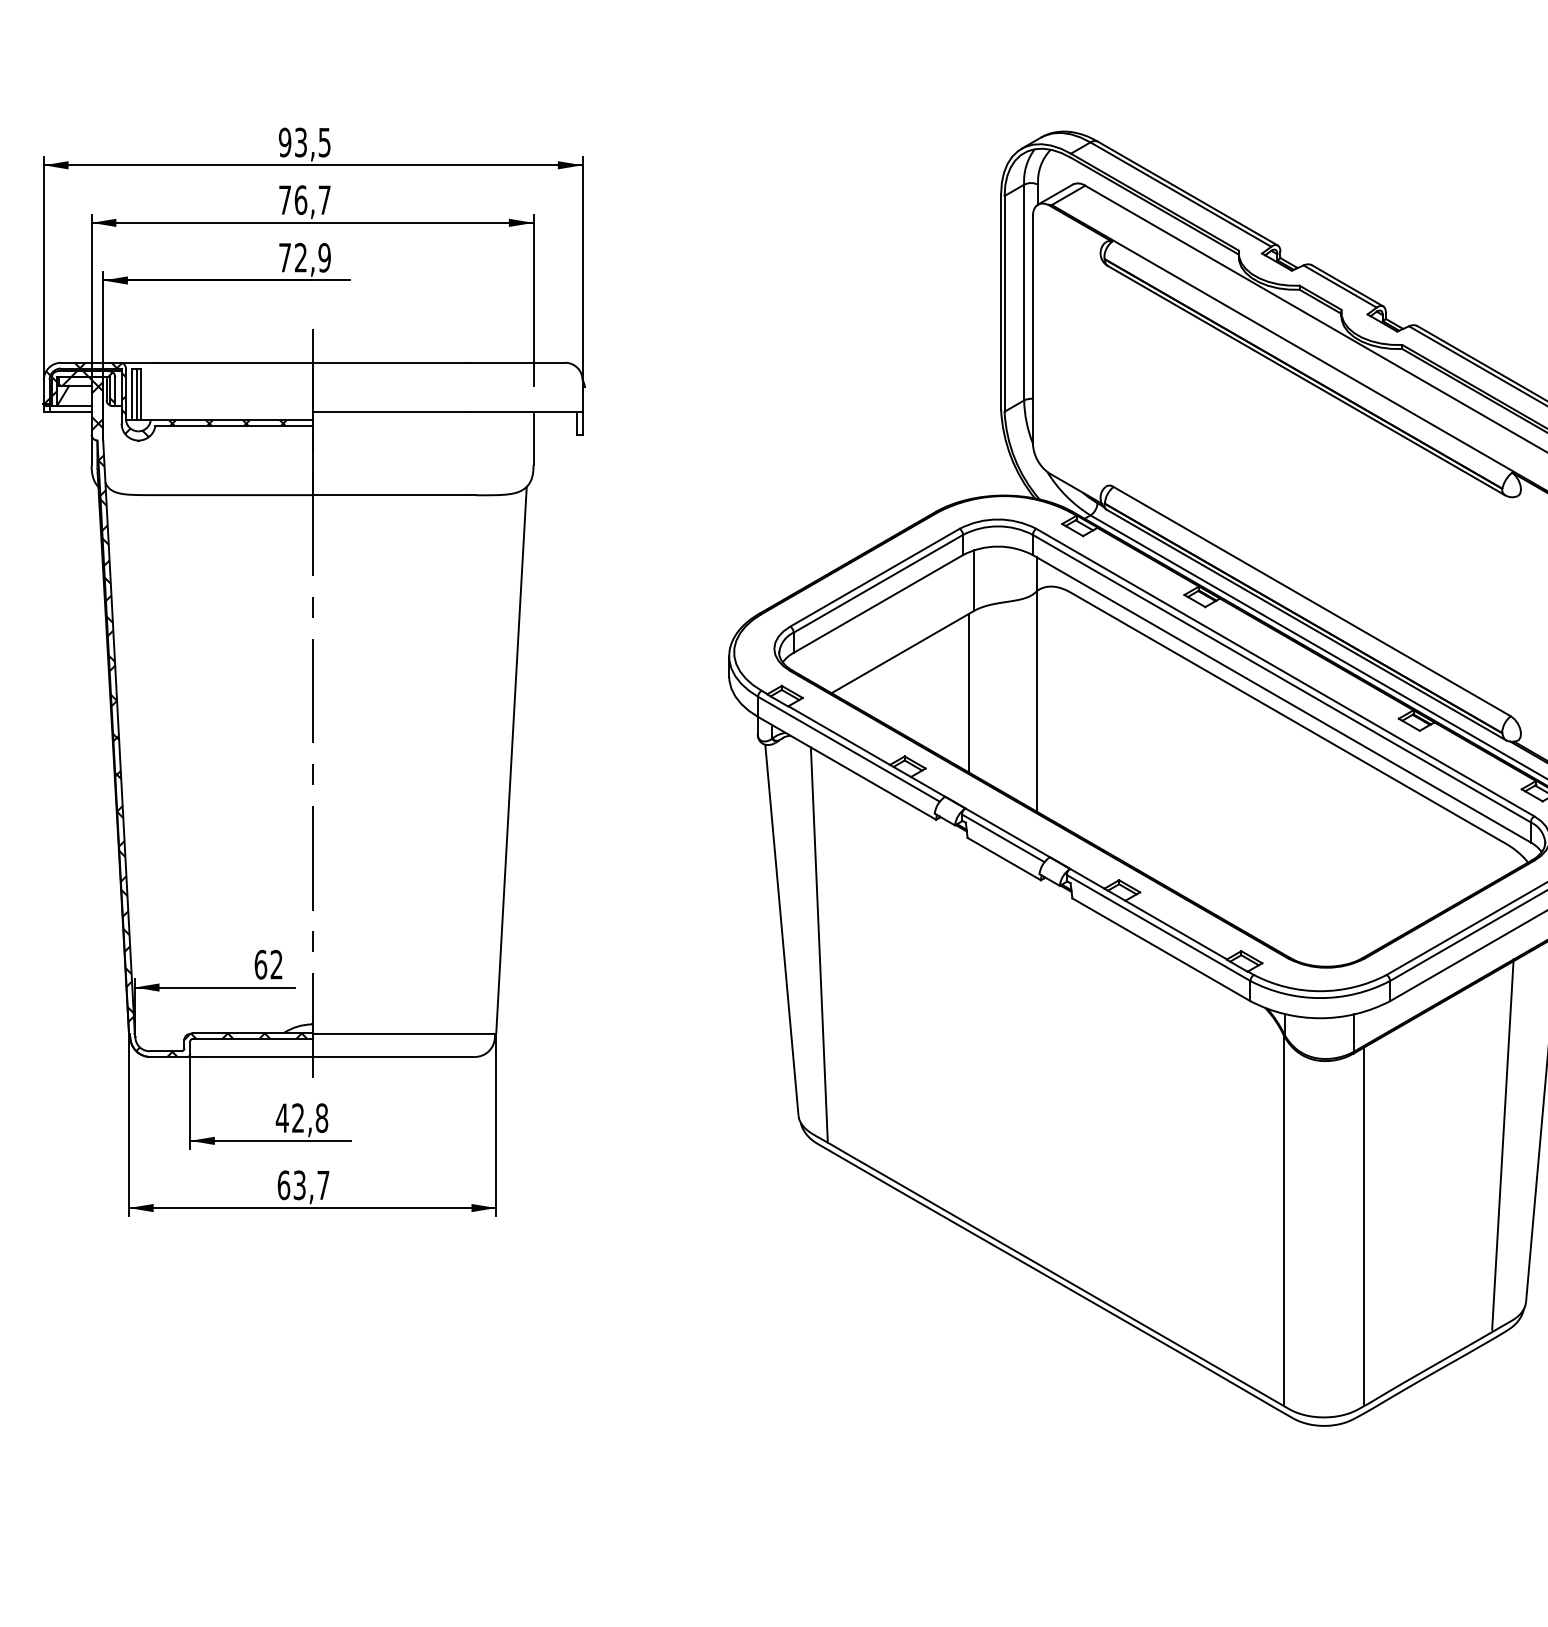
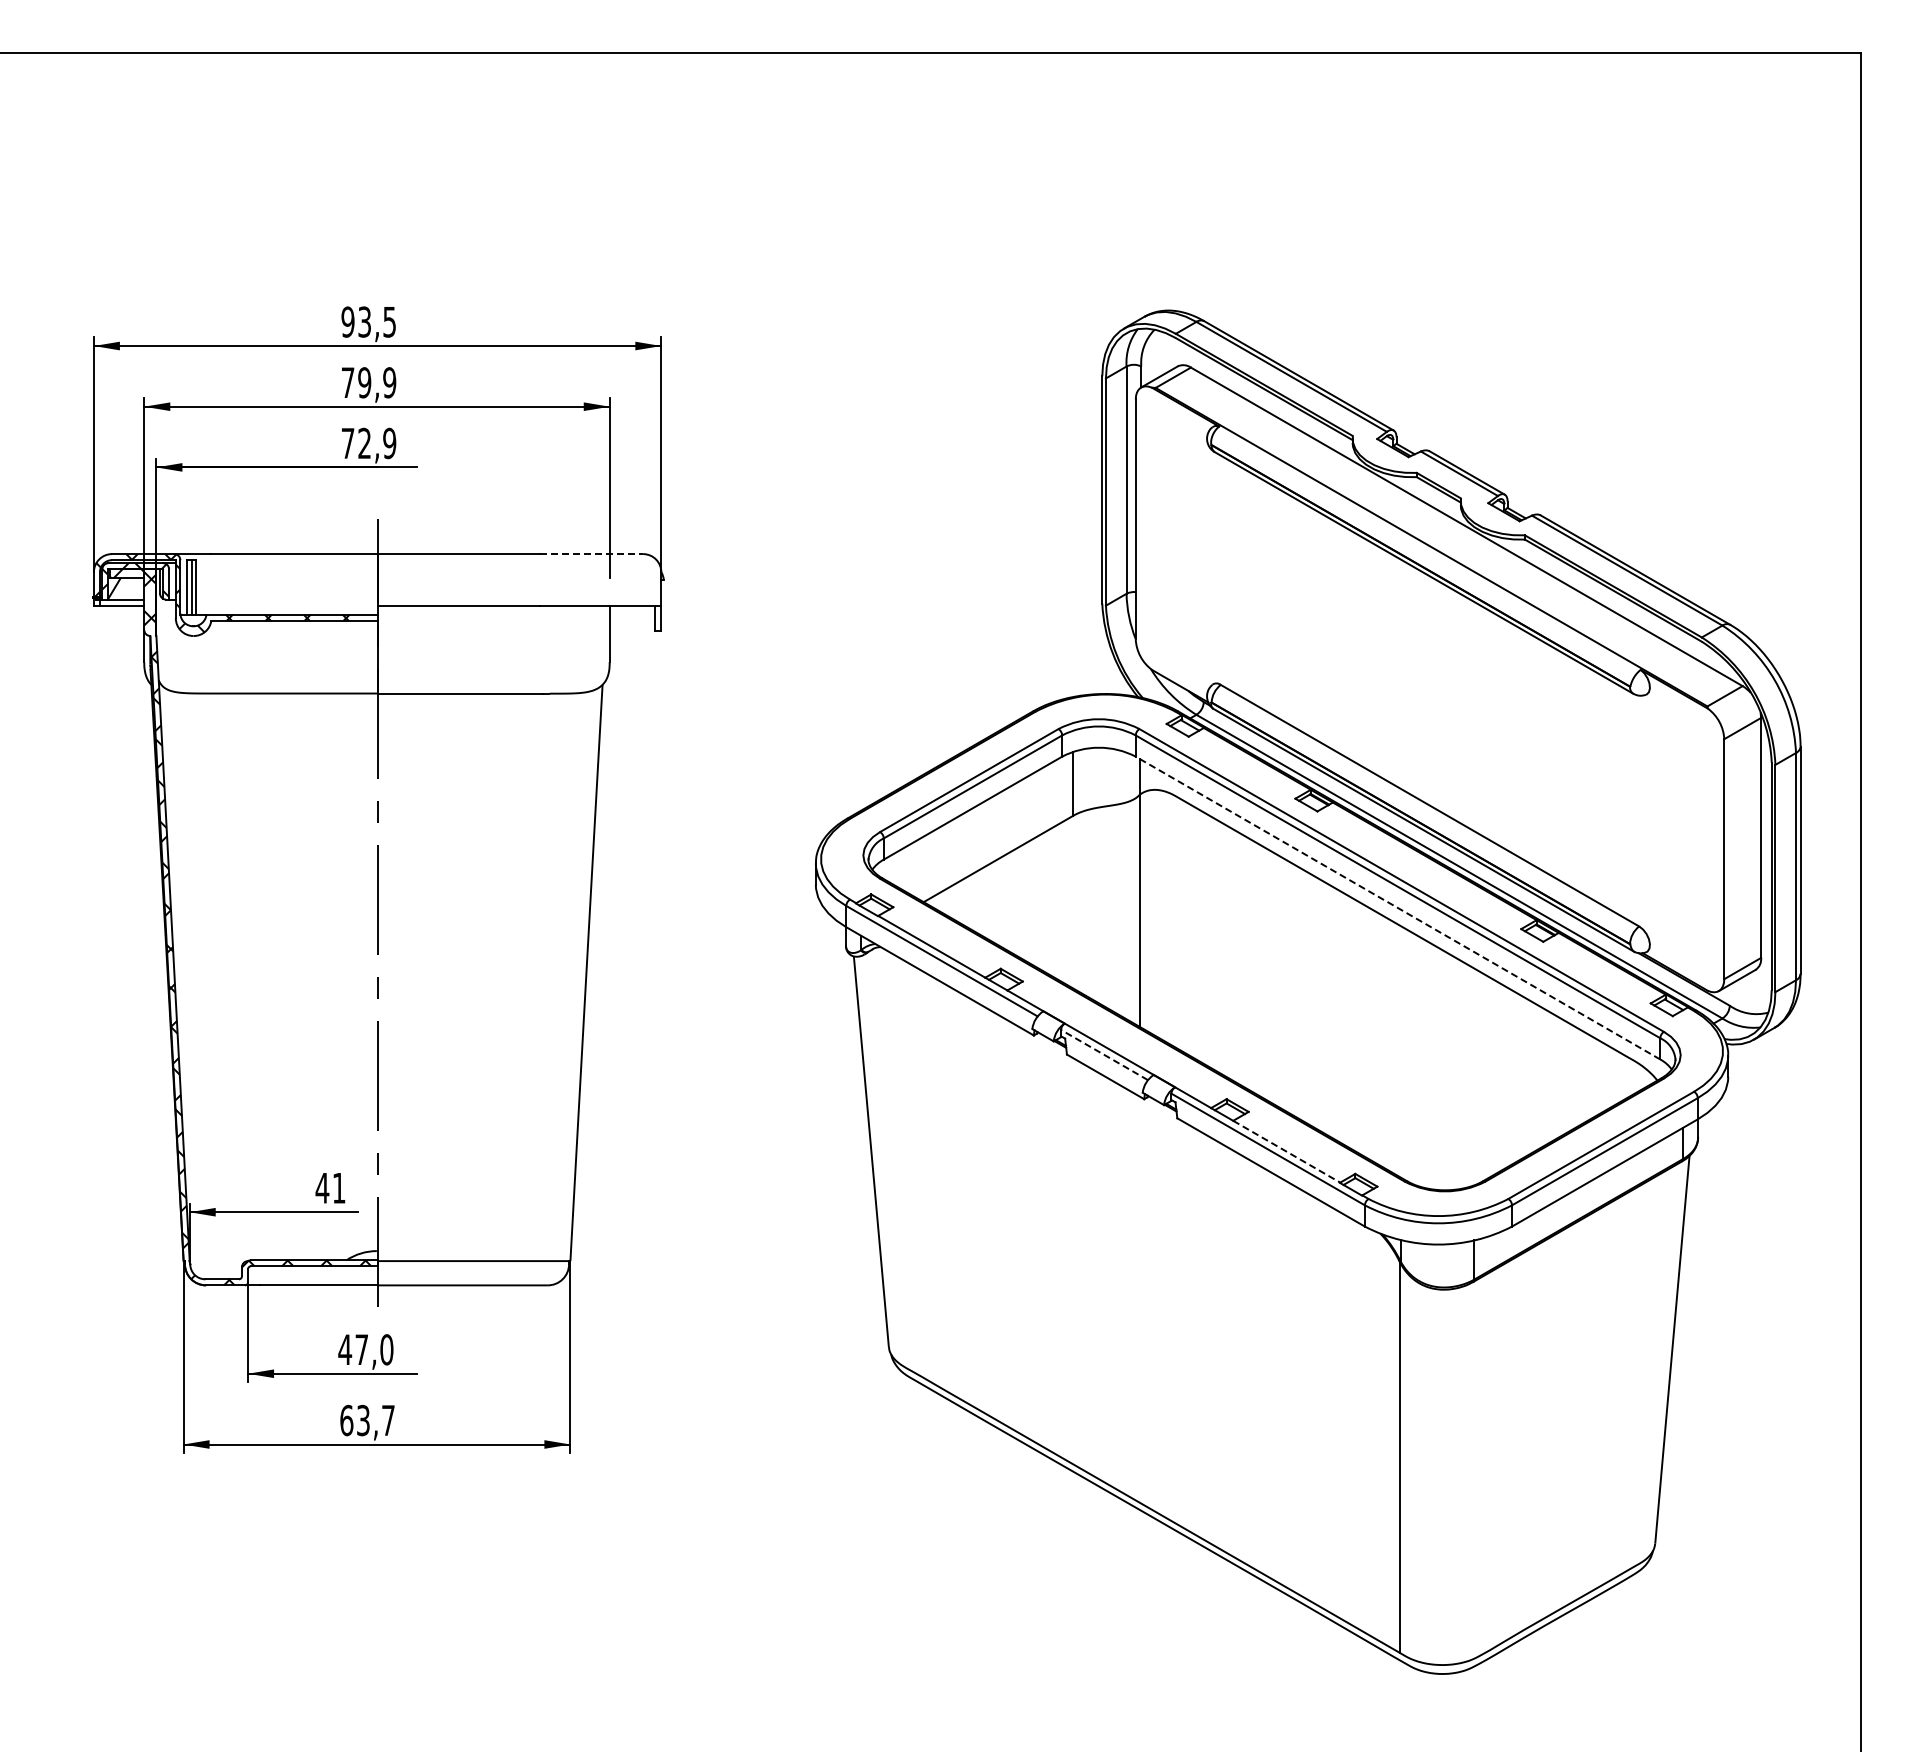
text: (313, 199) -> (377, 382), 76,7 -> 79,9
line: (516, 363) -> (591, 554), solid -> dashed
line: (968, 693) -> (1067, 902), removed
line: (1282, 699) -> (1398, 908), solid -> dashed
line: (1003, 837) -> (1104, 1054), solid -> dashed
line: (1176, 929) -> (1286, 1151), solid -> dashed
line: (819, 945) -> (910, 1167), removed
text: (268, 964) -> (330, 1187), 62 -> 41
text: (310, 1117) -> (374, 1349), 42,8 -> 47,0
line: (1502, 1144) -> (1630, 1377), removed
line: (1364, 1225) -> (1485, 1462), removed

